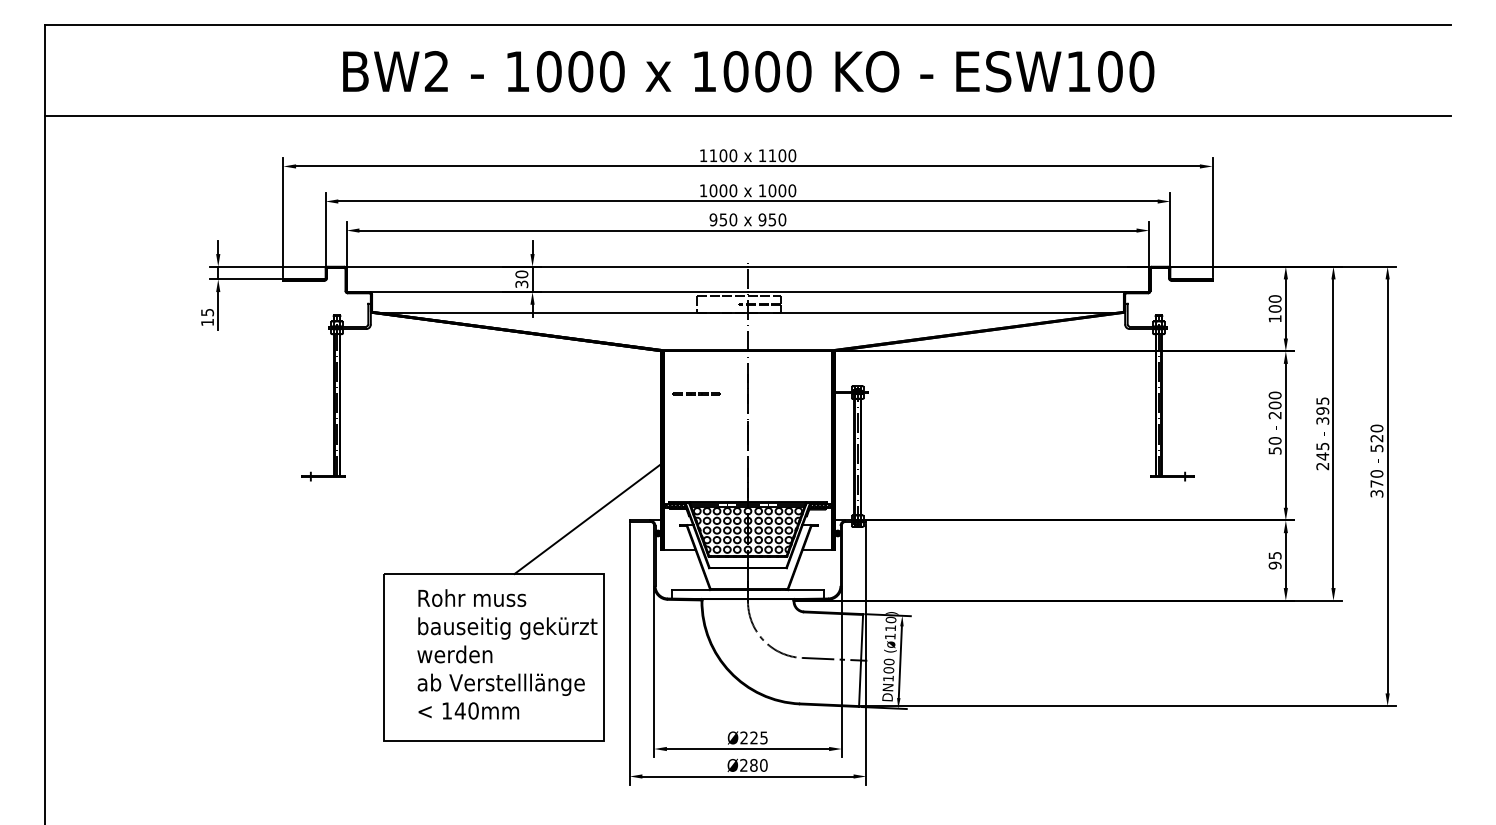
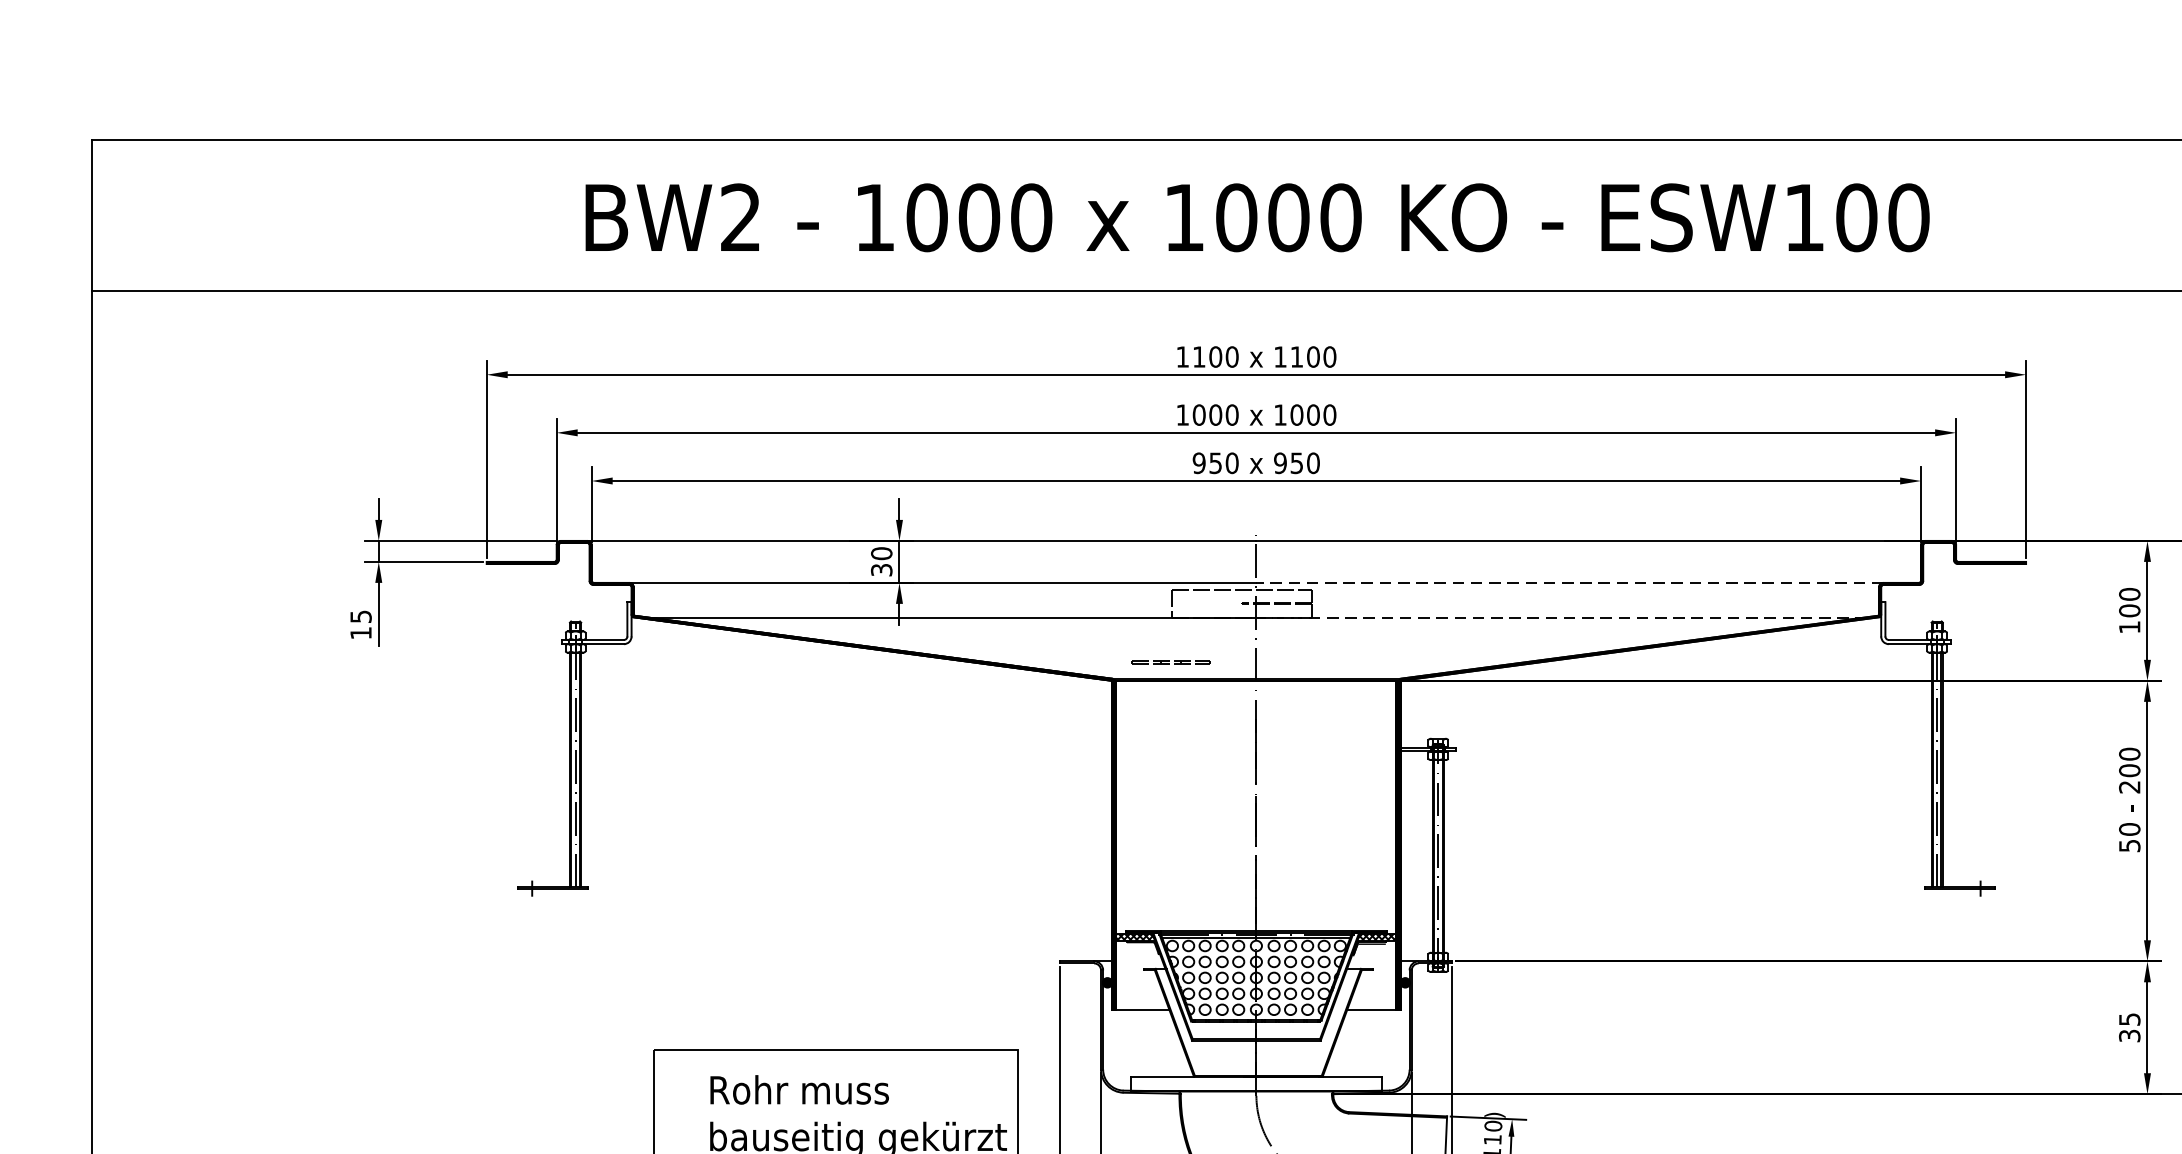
line: (936, 292) -> (1568, 583), solid -> dashed
line: (931, 313) -> (1560, 618), solid -> dashed
line: (695, 393) -> (1169, 661), moved
line: (588, 518) -> (992, 958), removed
text: (1274, 565) -> (2128, 1035), 95 -> 35

